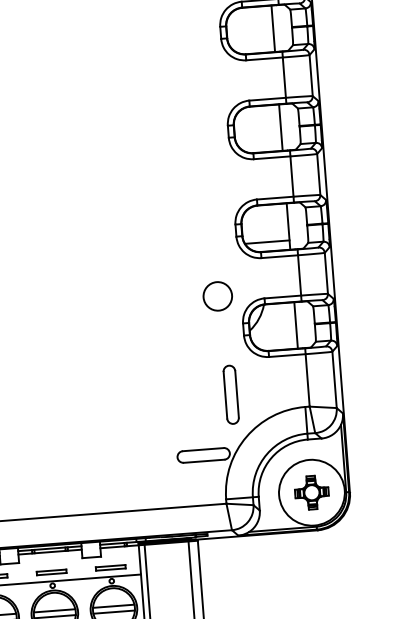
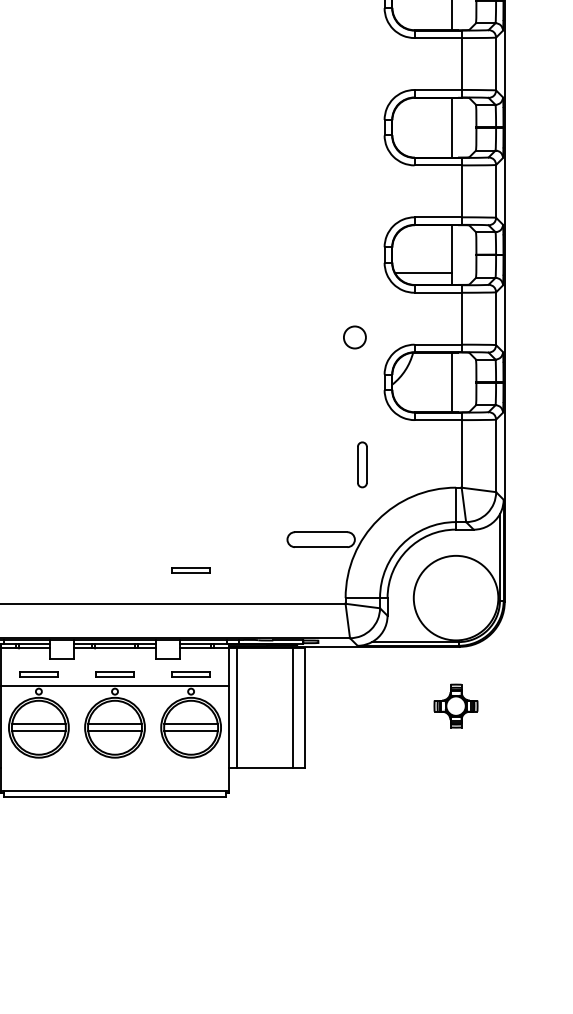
circle: (217, 296) -> (354, 337), size x0.6
part: (231, 394) -> (362, 464), size x0.6
part: (104, 487) -> (190, 570), added
part: (311, 492) -> (455, 705), moved

